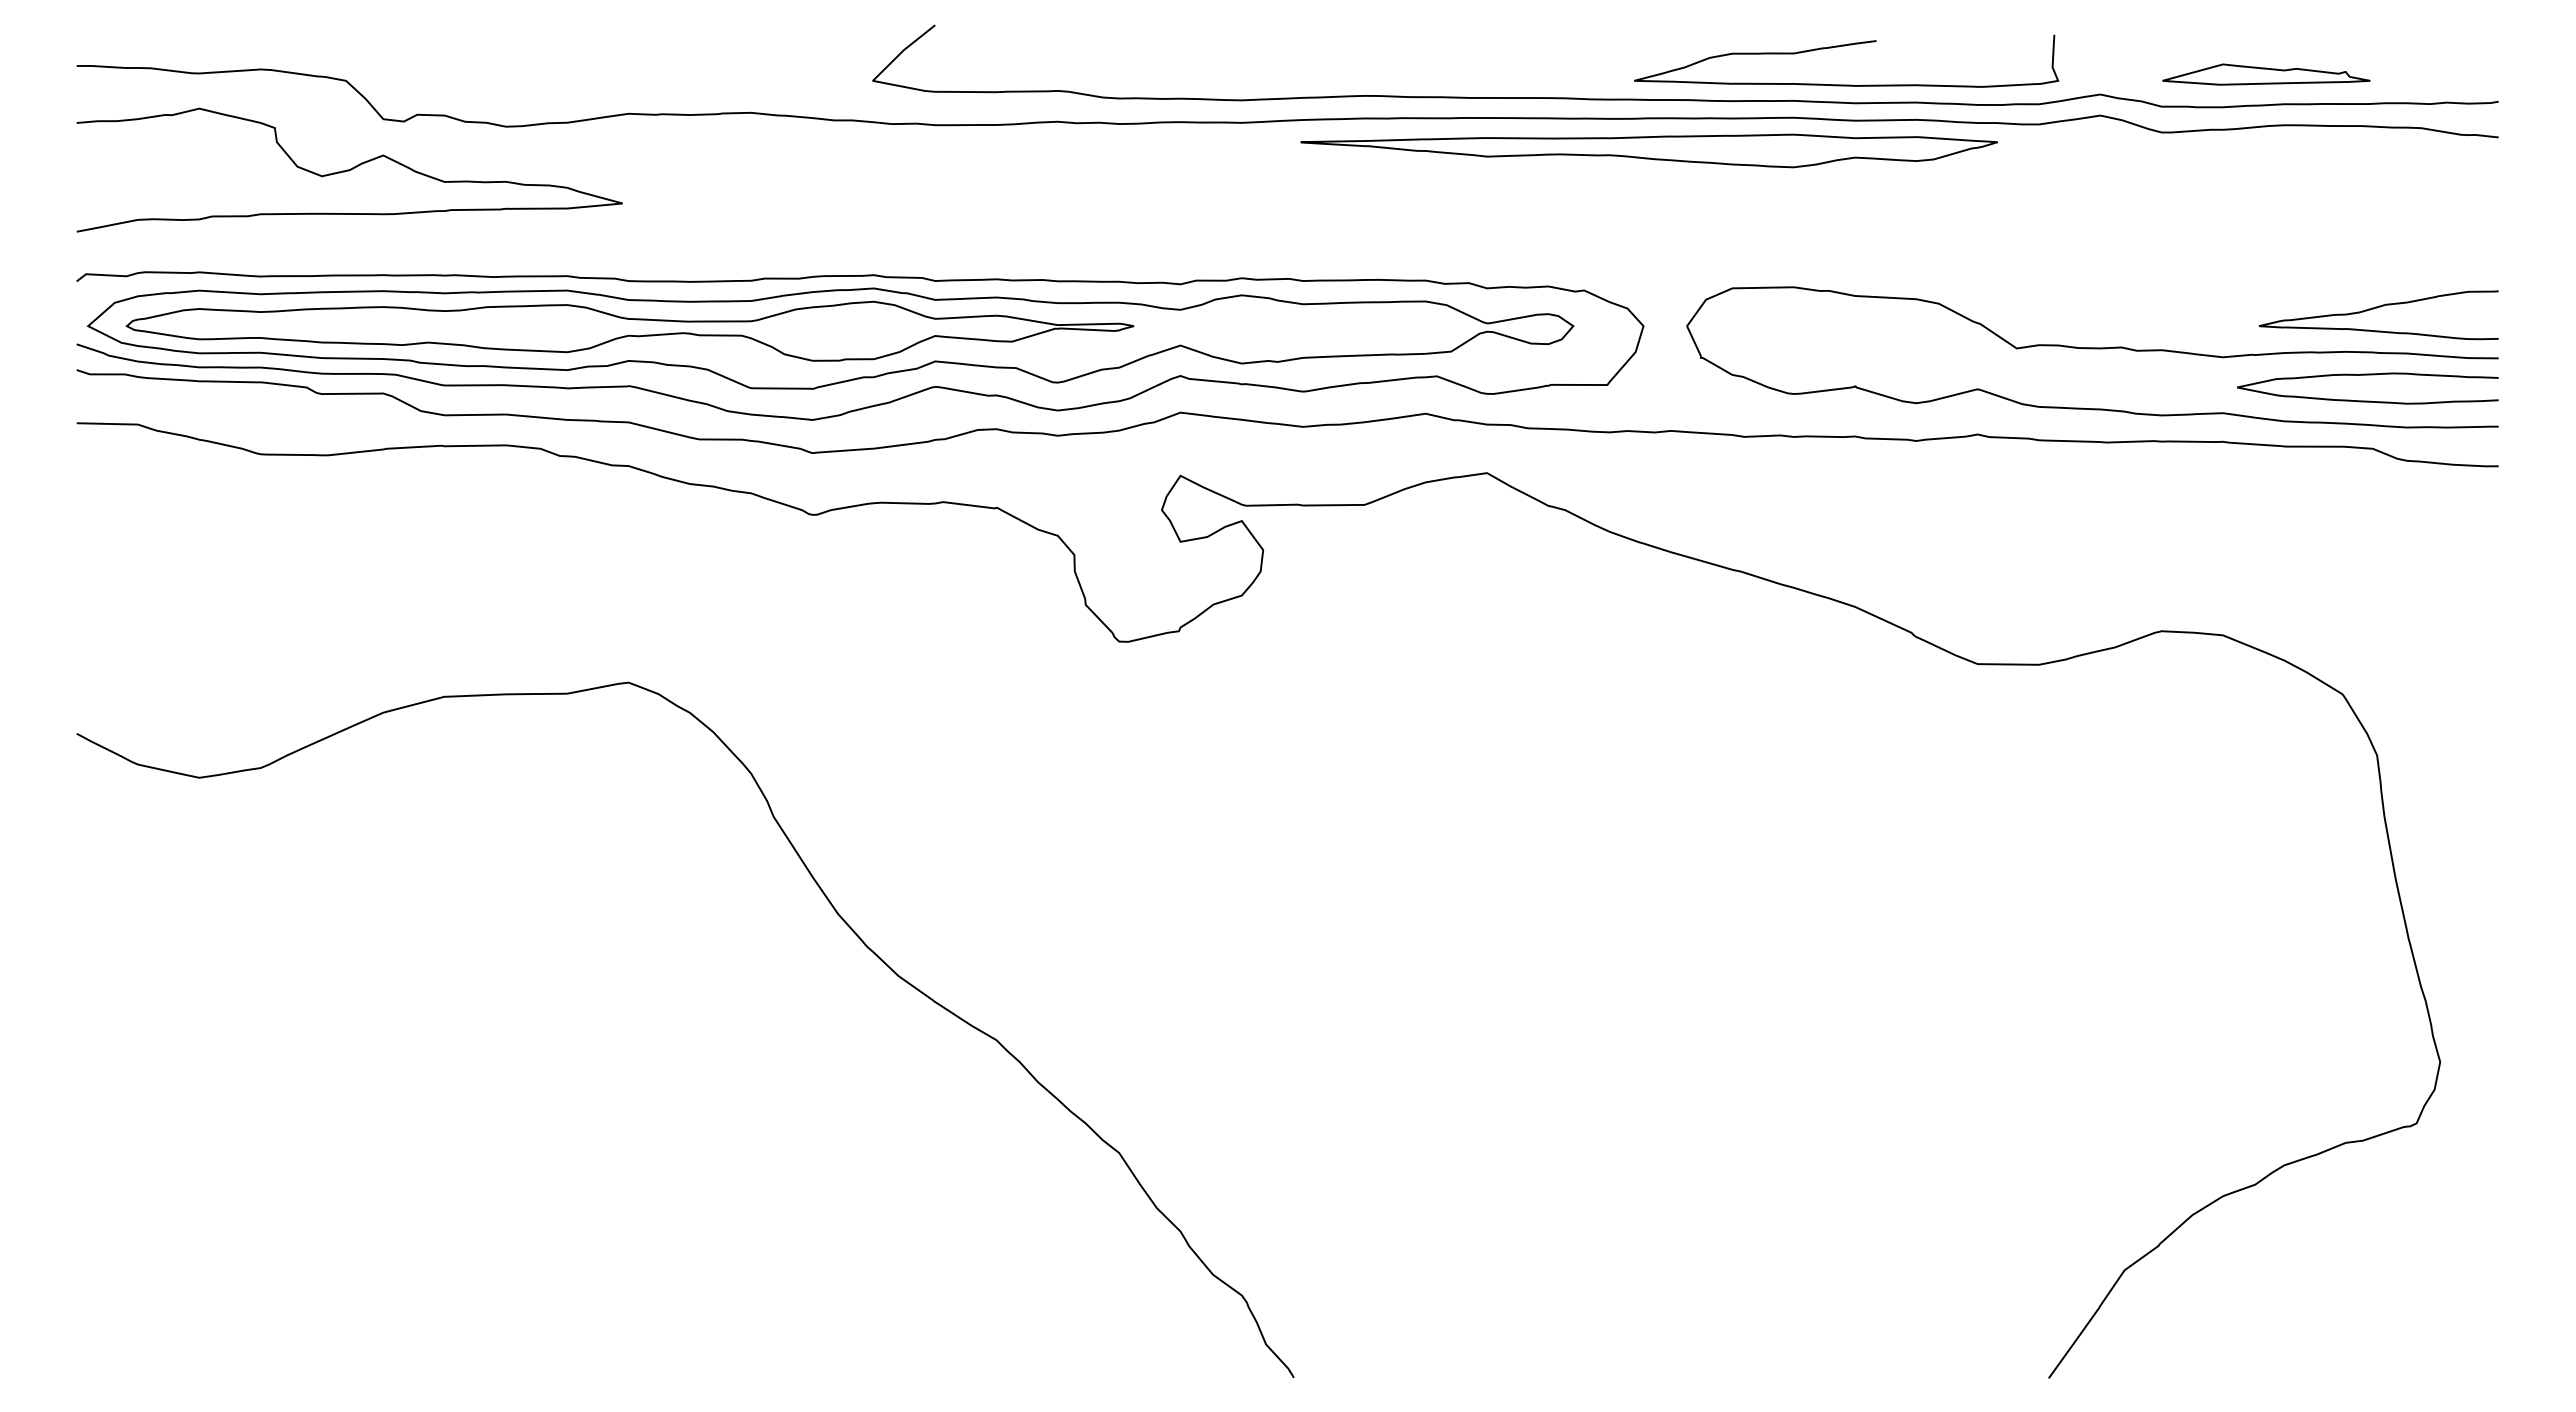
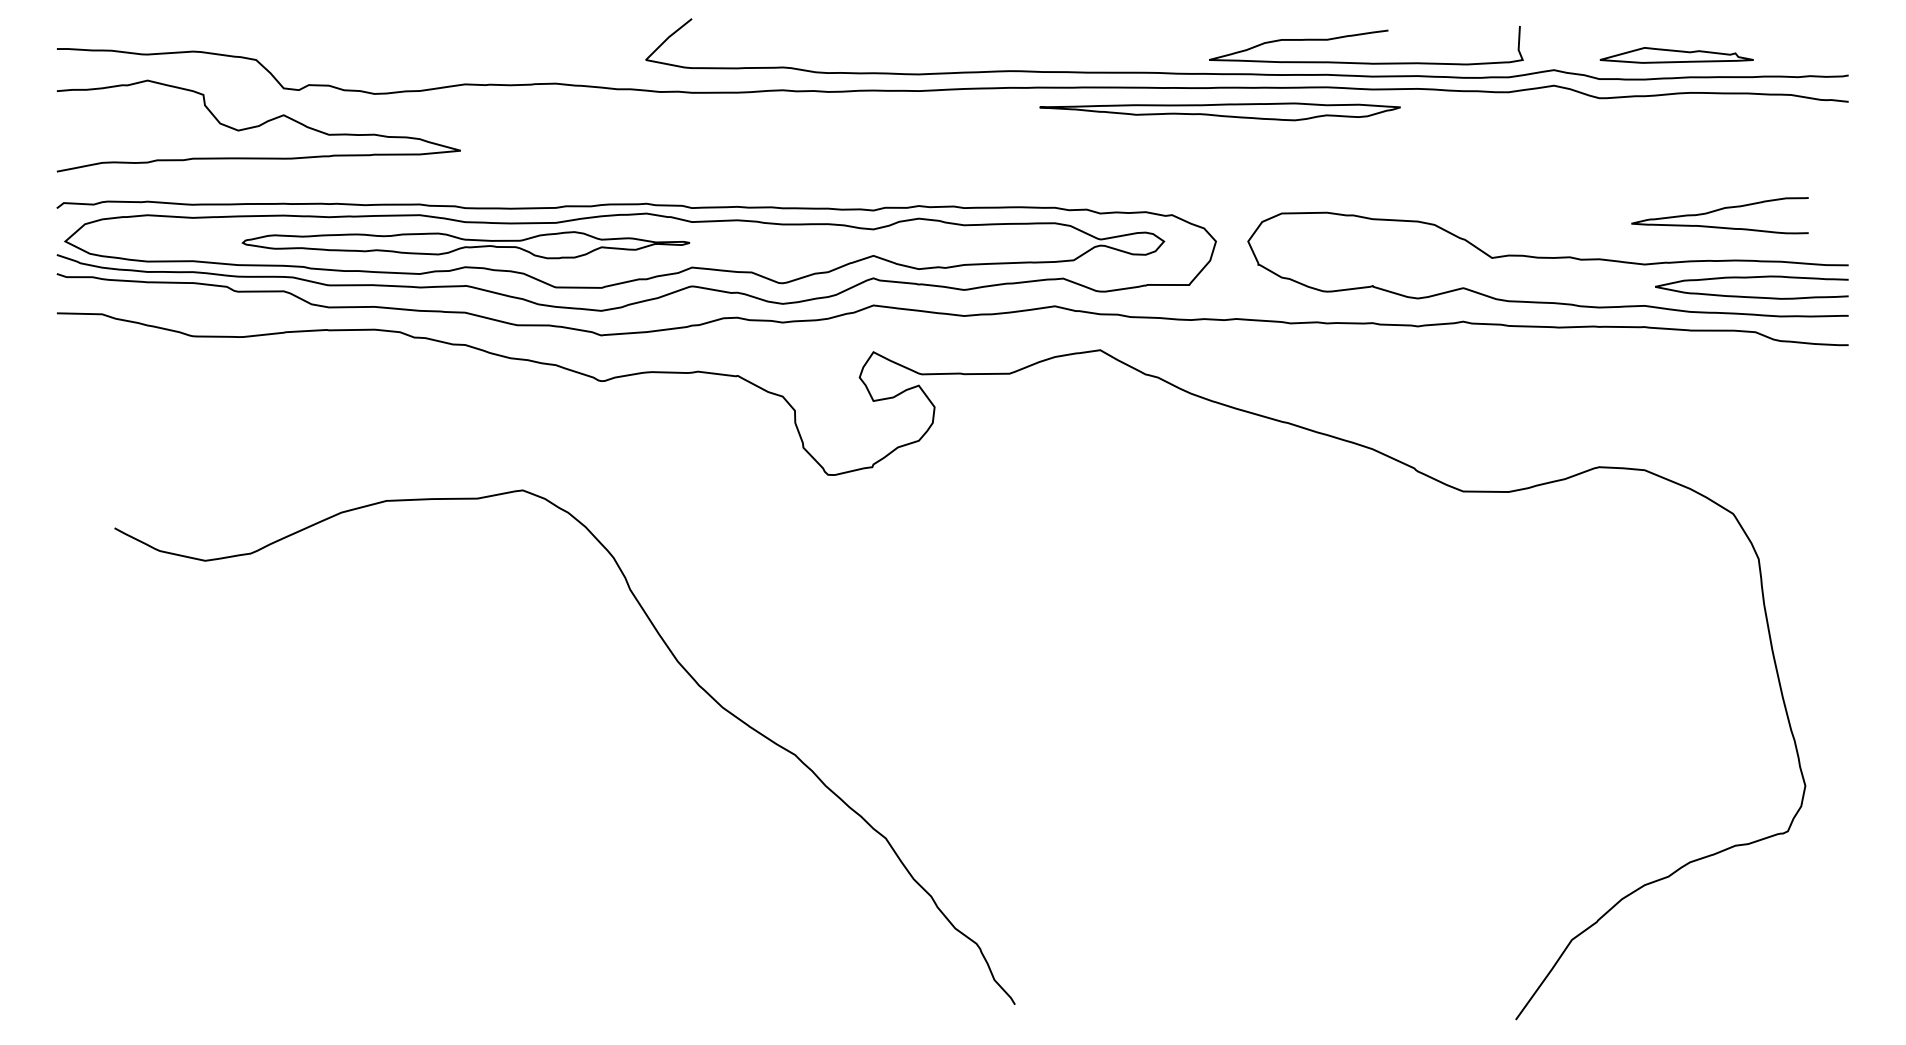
part: (1648, 150) -> (1219, 111), size x0.7
curve: (2377, 308) -> (1719, 210), moved
part: (629, 330) -> (465, 244), size x0.6
curve: (835, 912) -> (675, 660), moved

